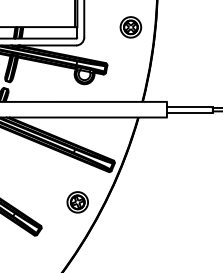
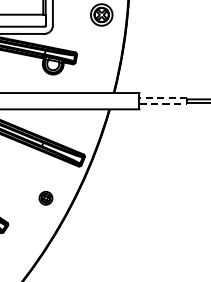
line: (189, 106) -> (163, 97), solid -> dashed
line: (189, 112) -> (163, 104), solid -> dashed
part: (77, 202) -> (45, 198), size x0.6

